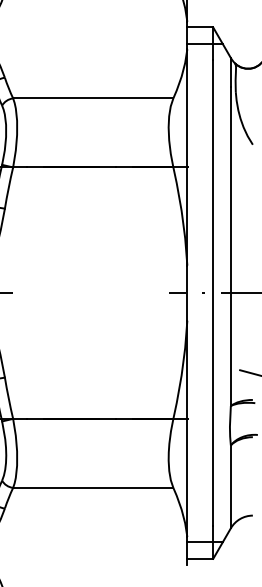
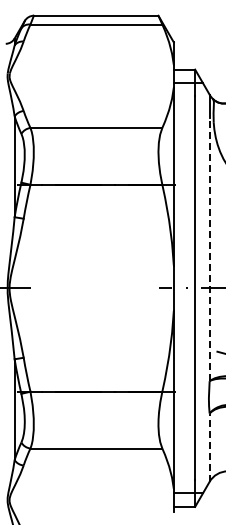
line: (230, 246) -> (209, 249), solid -> dashed
line: (230, 486) -> (209, 447), solid -> dashed

